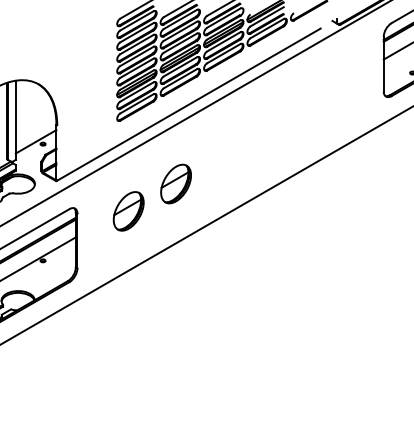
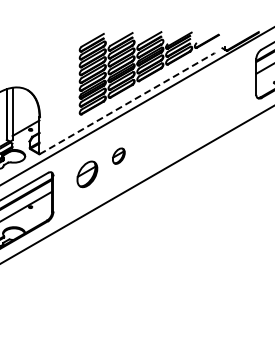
line: (189, 104) -> (127, 103), solid -> dashed
part: (175, 182) -> (118, 155), size x0.6

